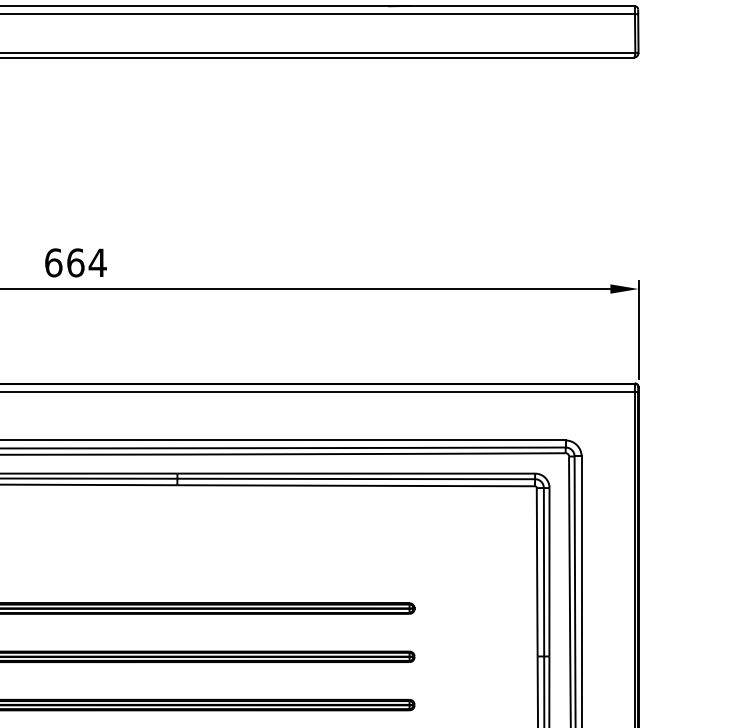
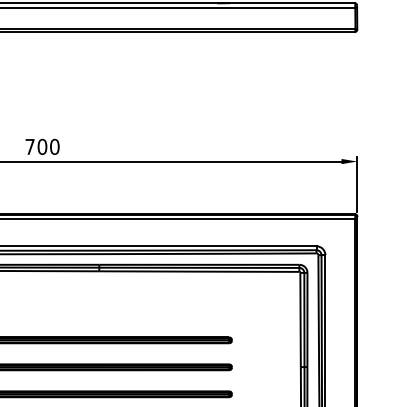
text: (75, 262) -> (42, 146), 664 -> 700

